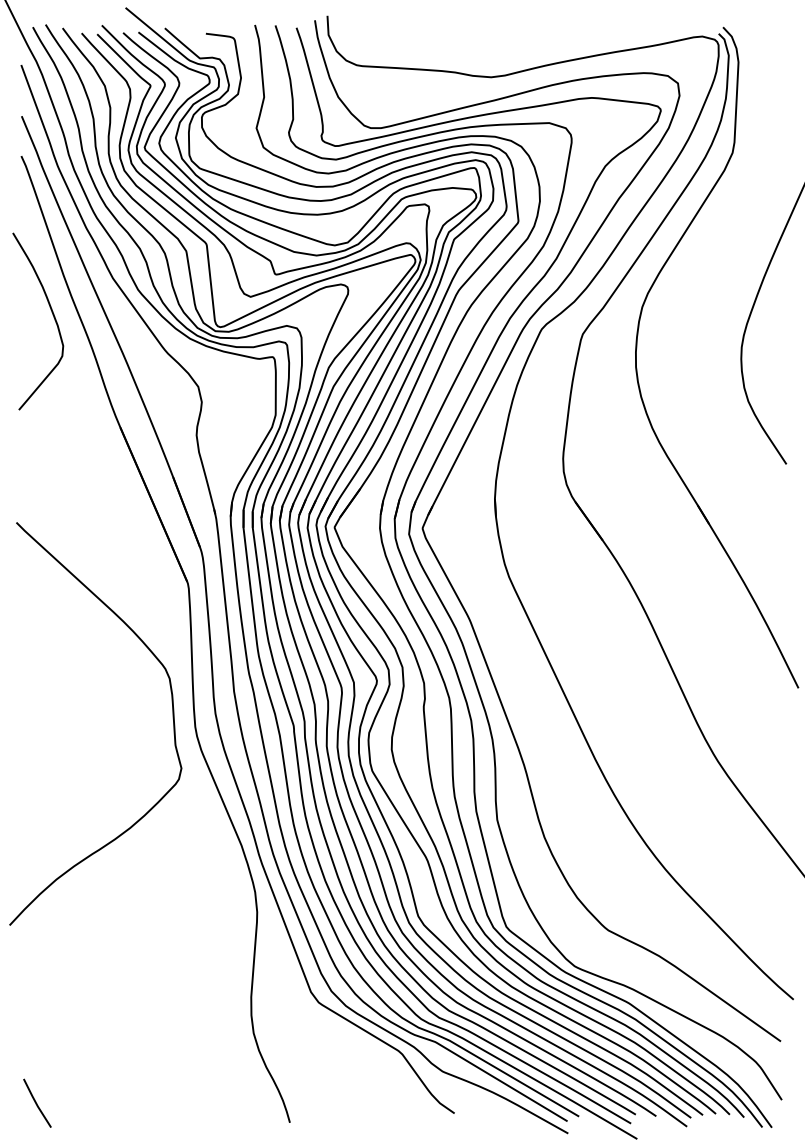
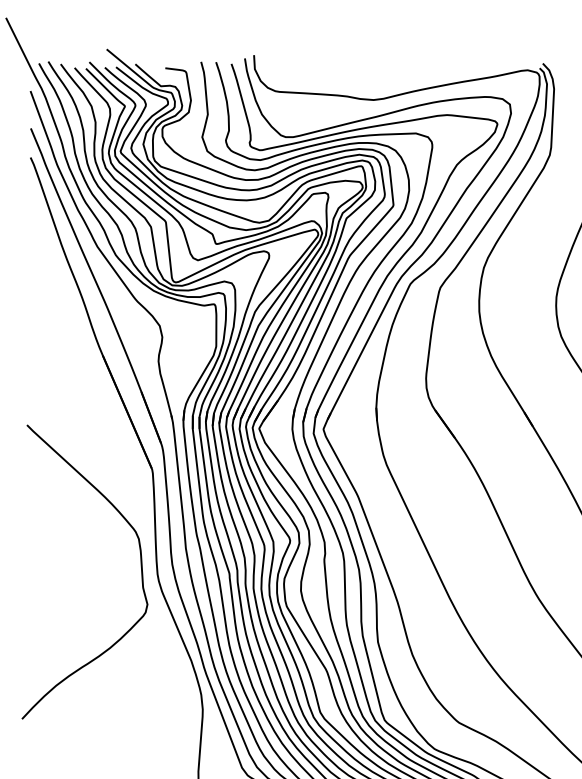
curve: (52, 315) -> (53, 273), removed

